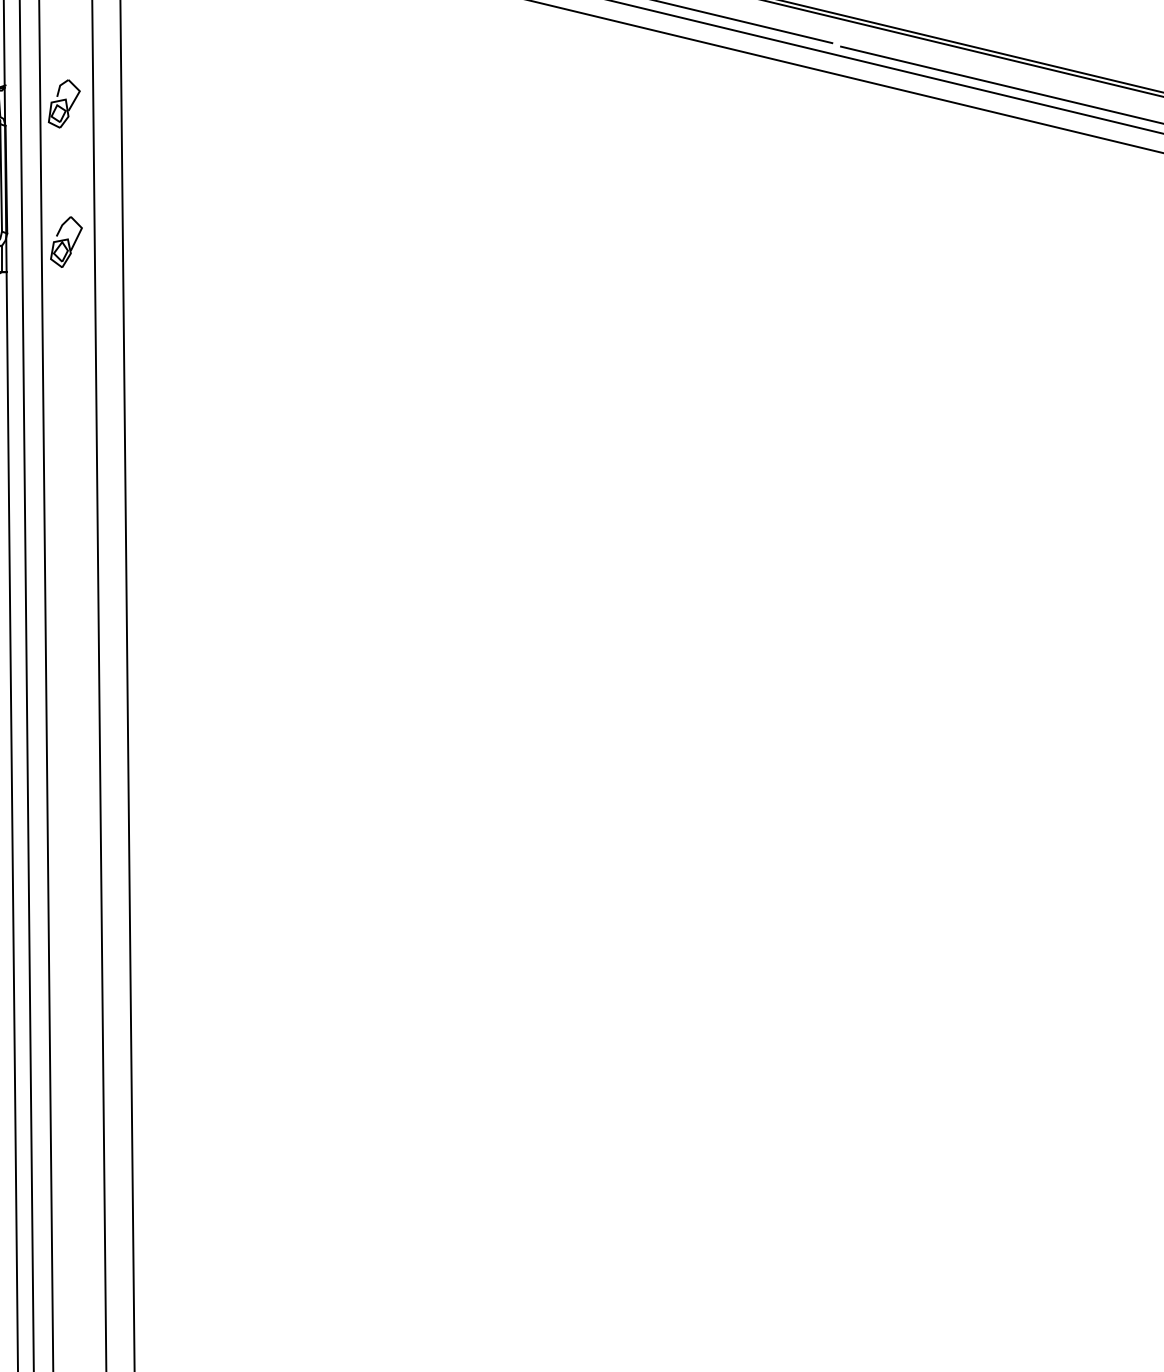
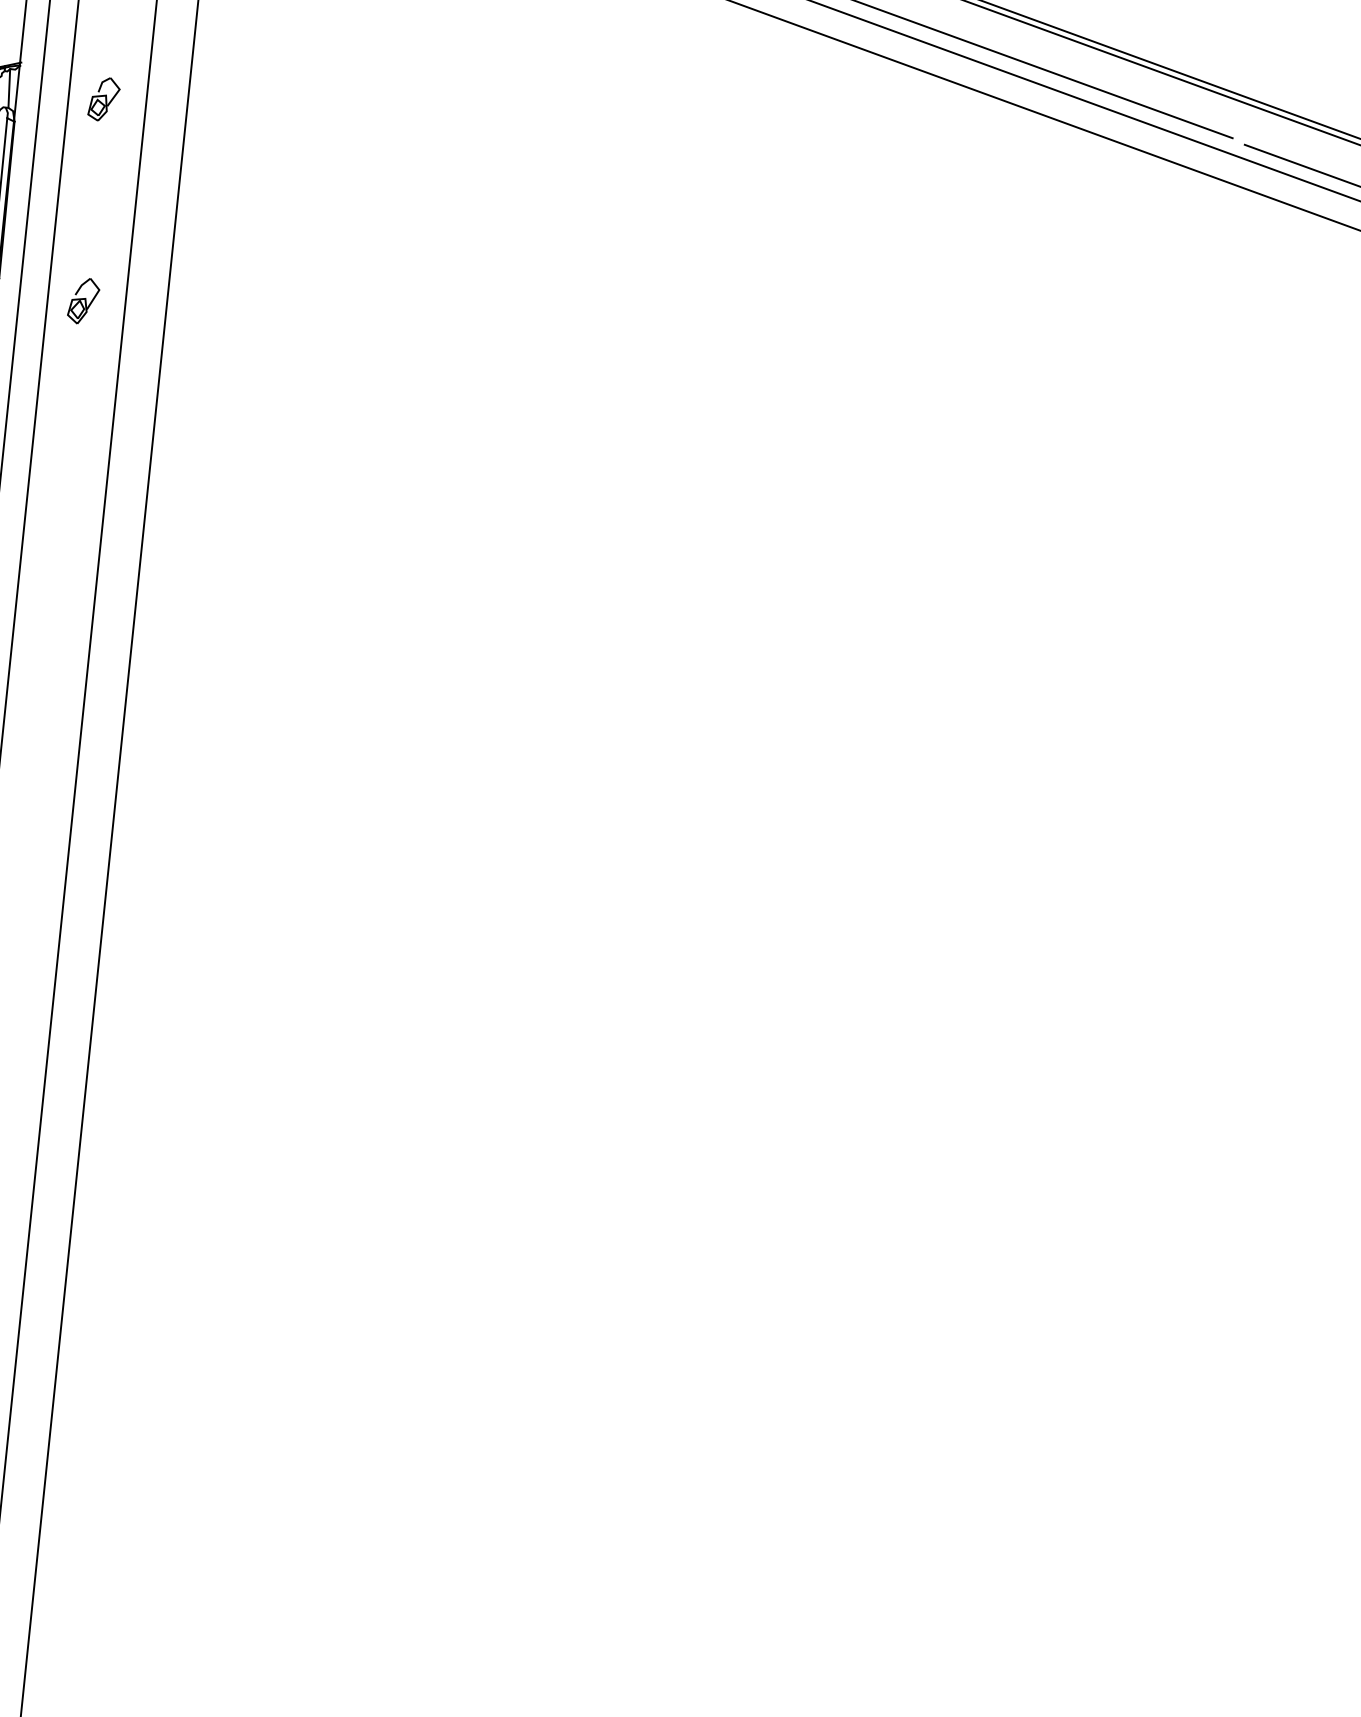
part: (64, 103) -> (104, 98), size x0.62
part: (65, 242) -> (82, 301), size x0.62

